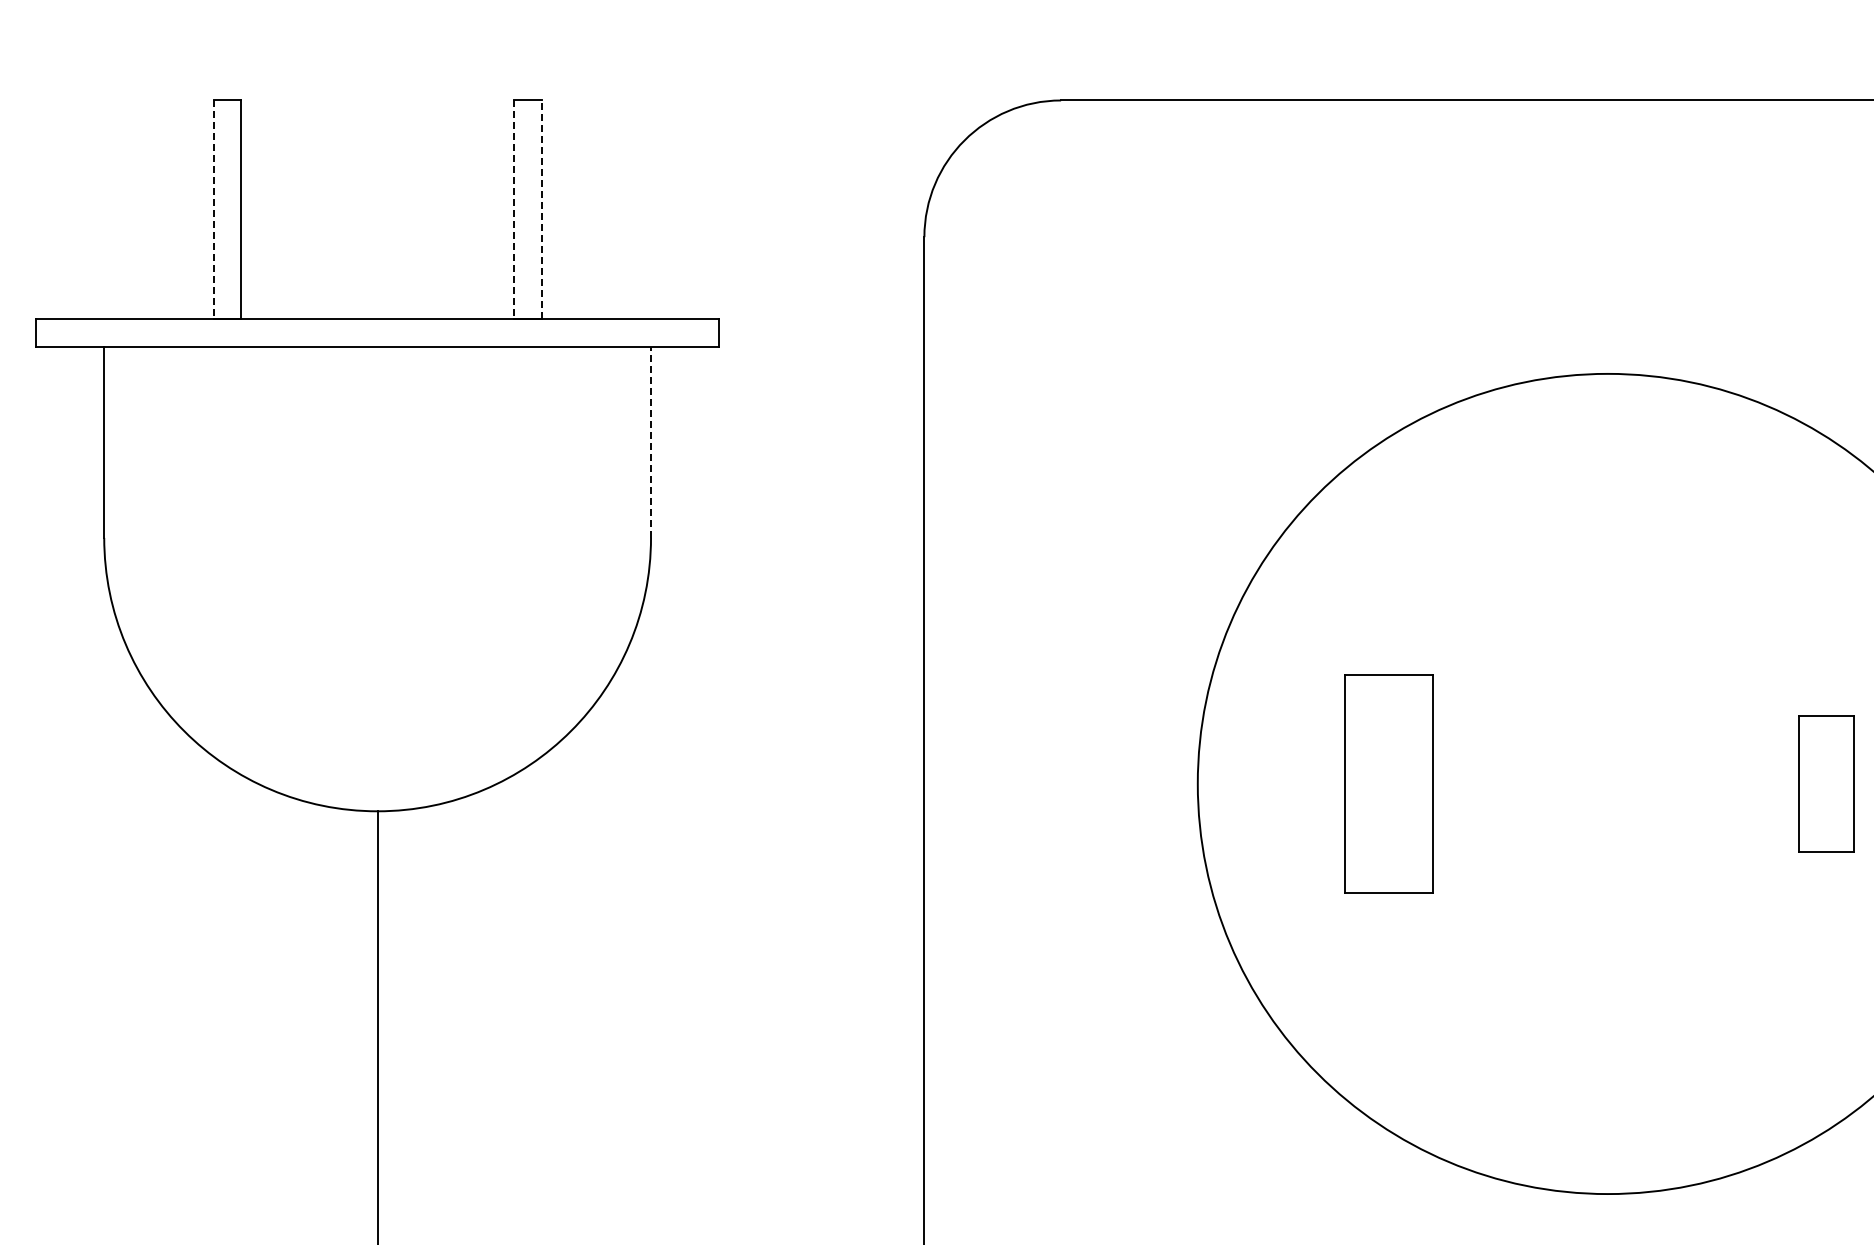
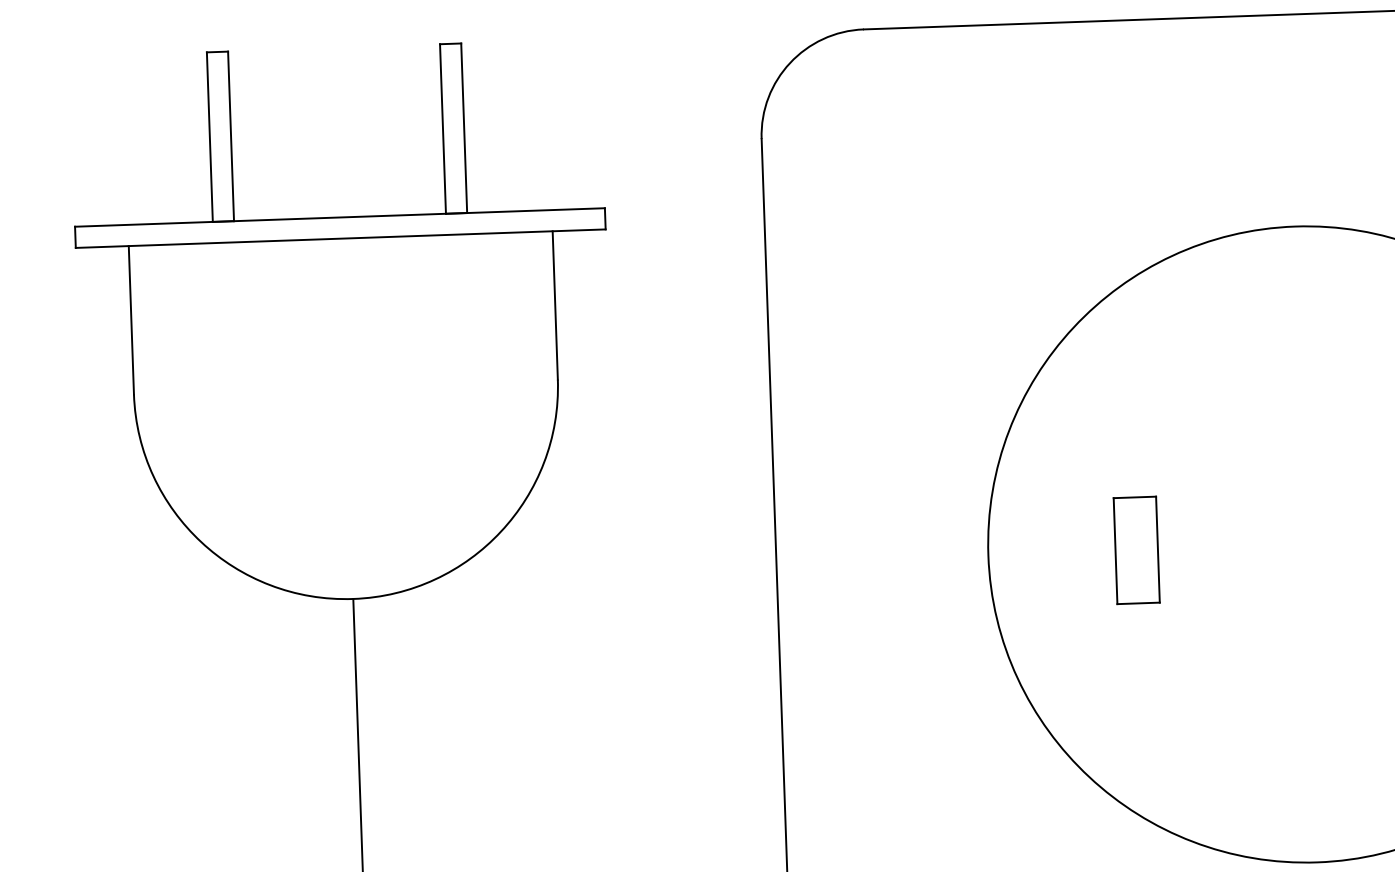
line: (541, 209) -> (464, 128), dashed -> solid
line: (213, 210) -> (209, 137), dashed -> solid
line: (514, 210) -> (443, 129), dashed -> solid
line: (651, 442) -> (555, 305), dashed -> solid
part: (1389, 783) -> (1136, 550), size x0.62

